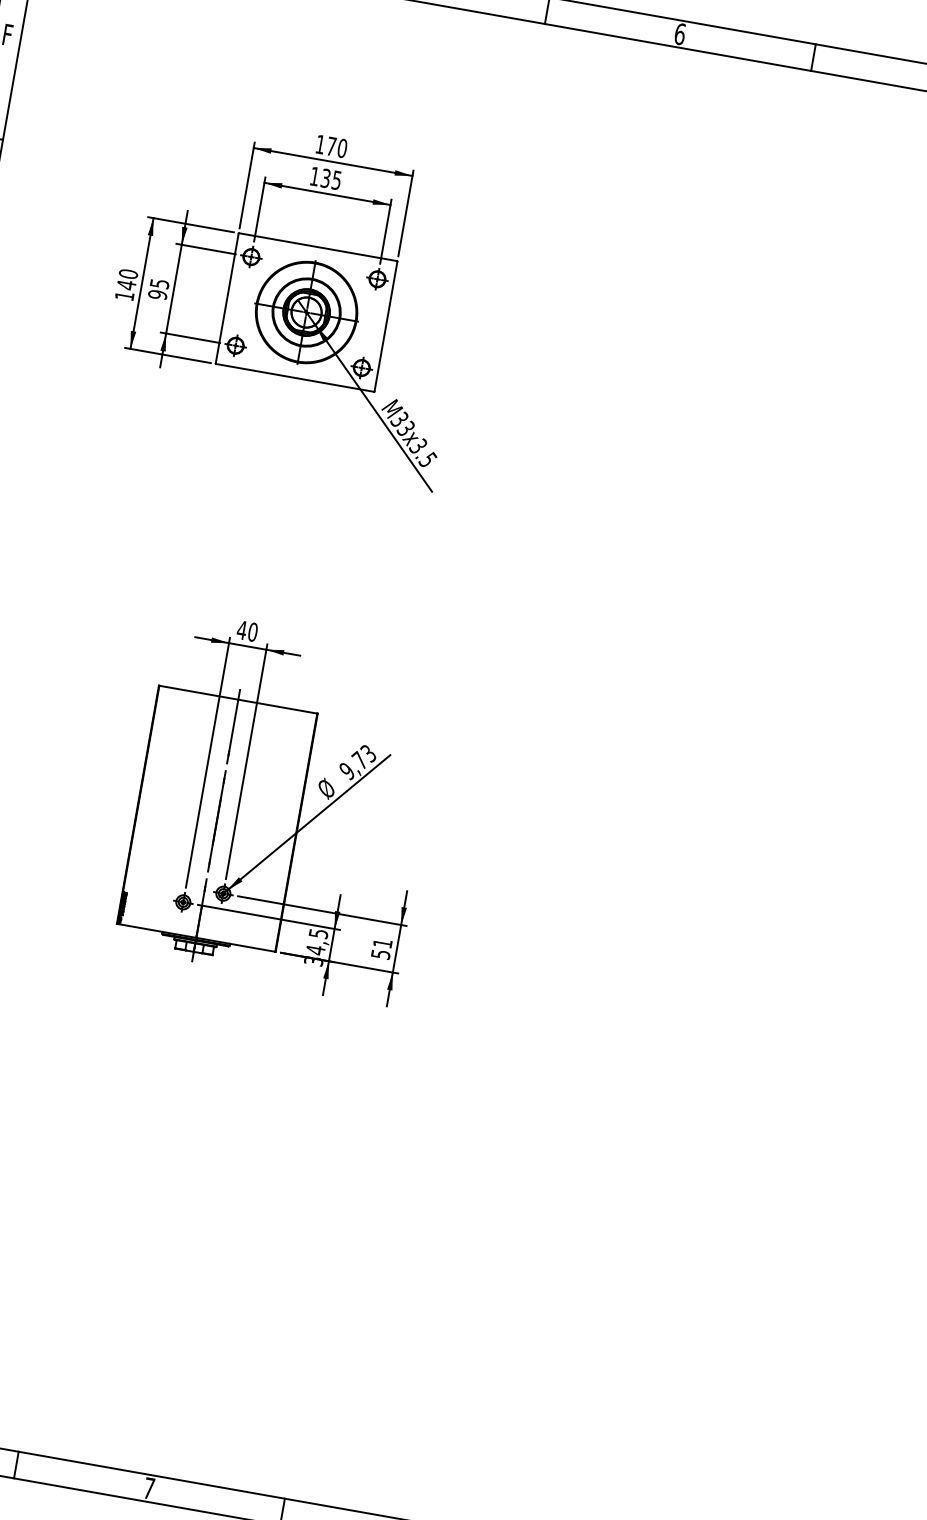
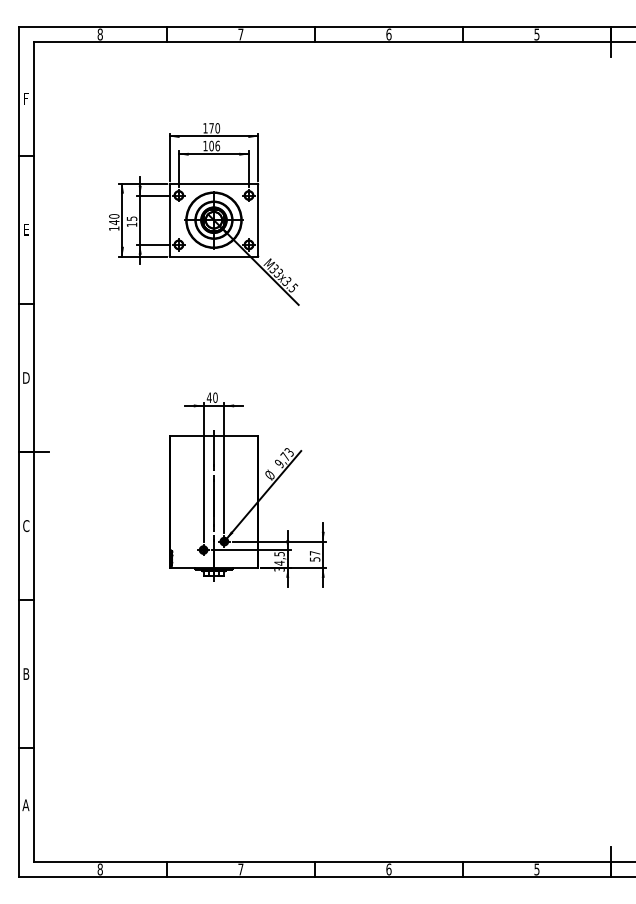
text: (331, 178) -> (214, 145), 135 -> 106
text: (156, 294) -> (131, 224), 95 -> 15
text: (383, 943) -> (315, 553), 51 -> 57

